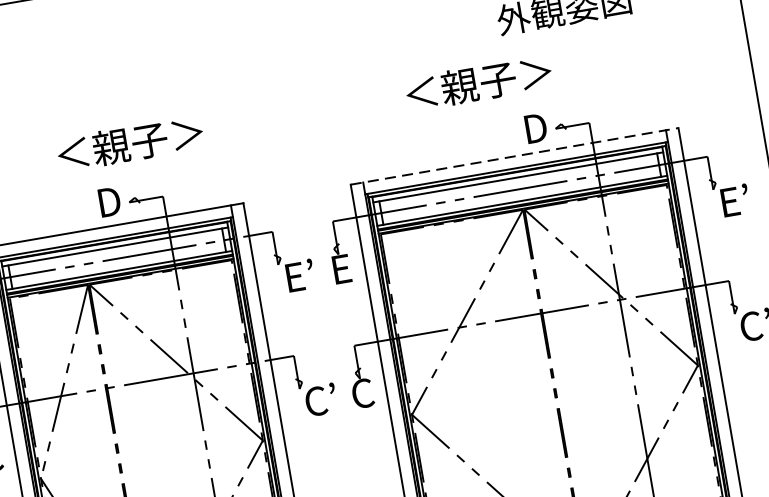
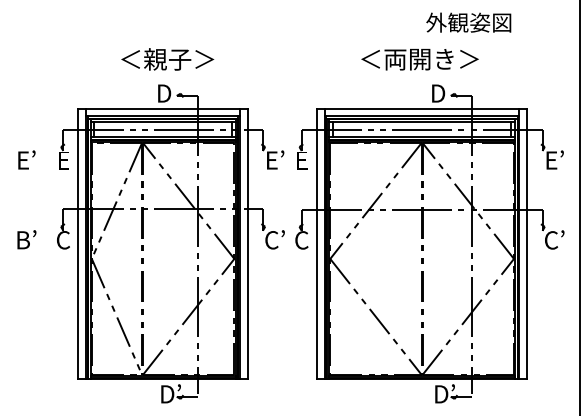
text: (515, 75) -> (431, 58), ＜親子＞ -> ＜両開き＞
text: (130, 143) -> (167, 59), moved
line: (515, 155) -> (422, 108), dashed -> solid

